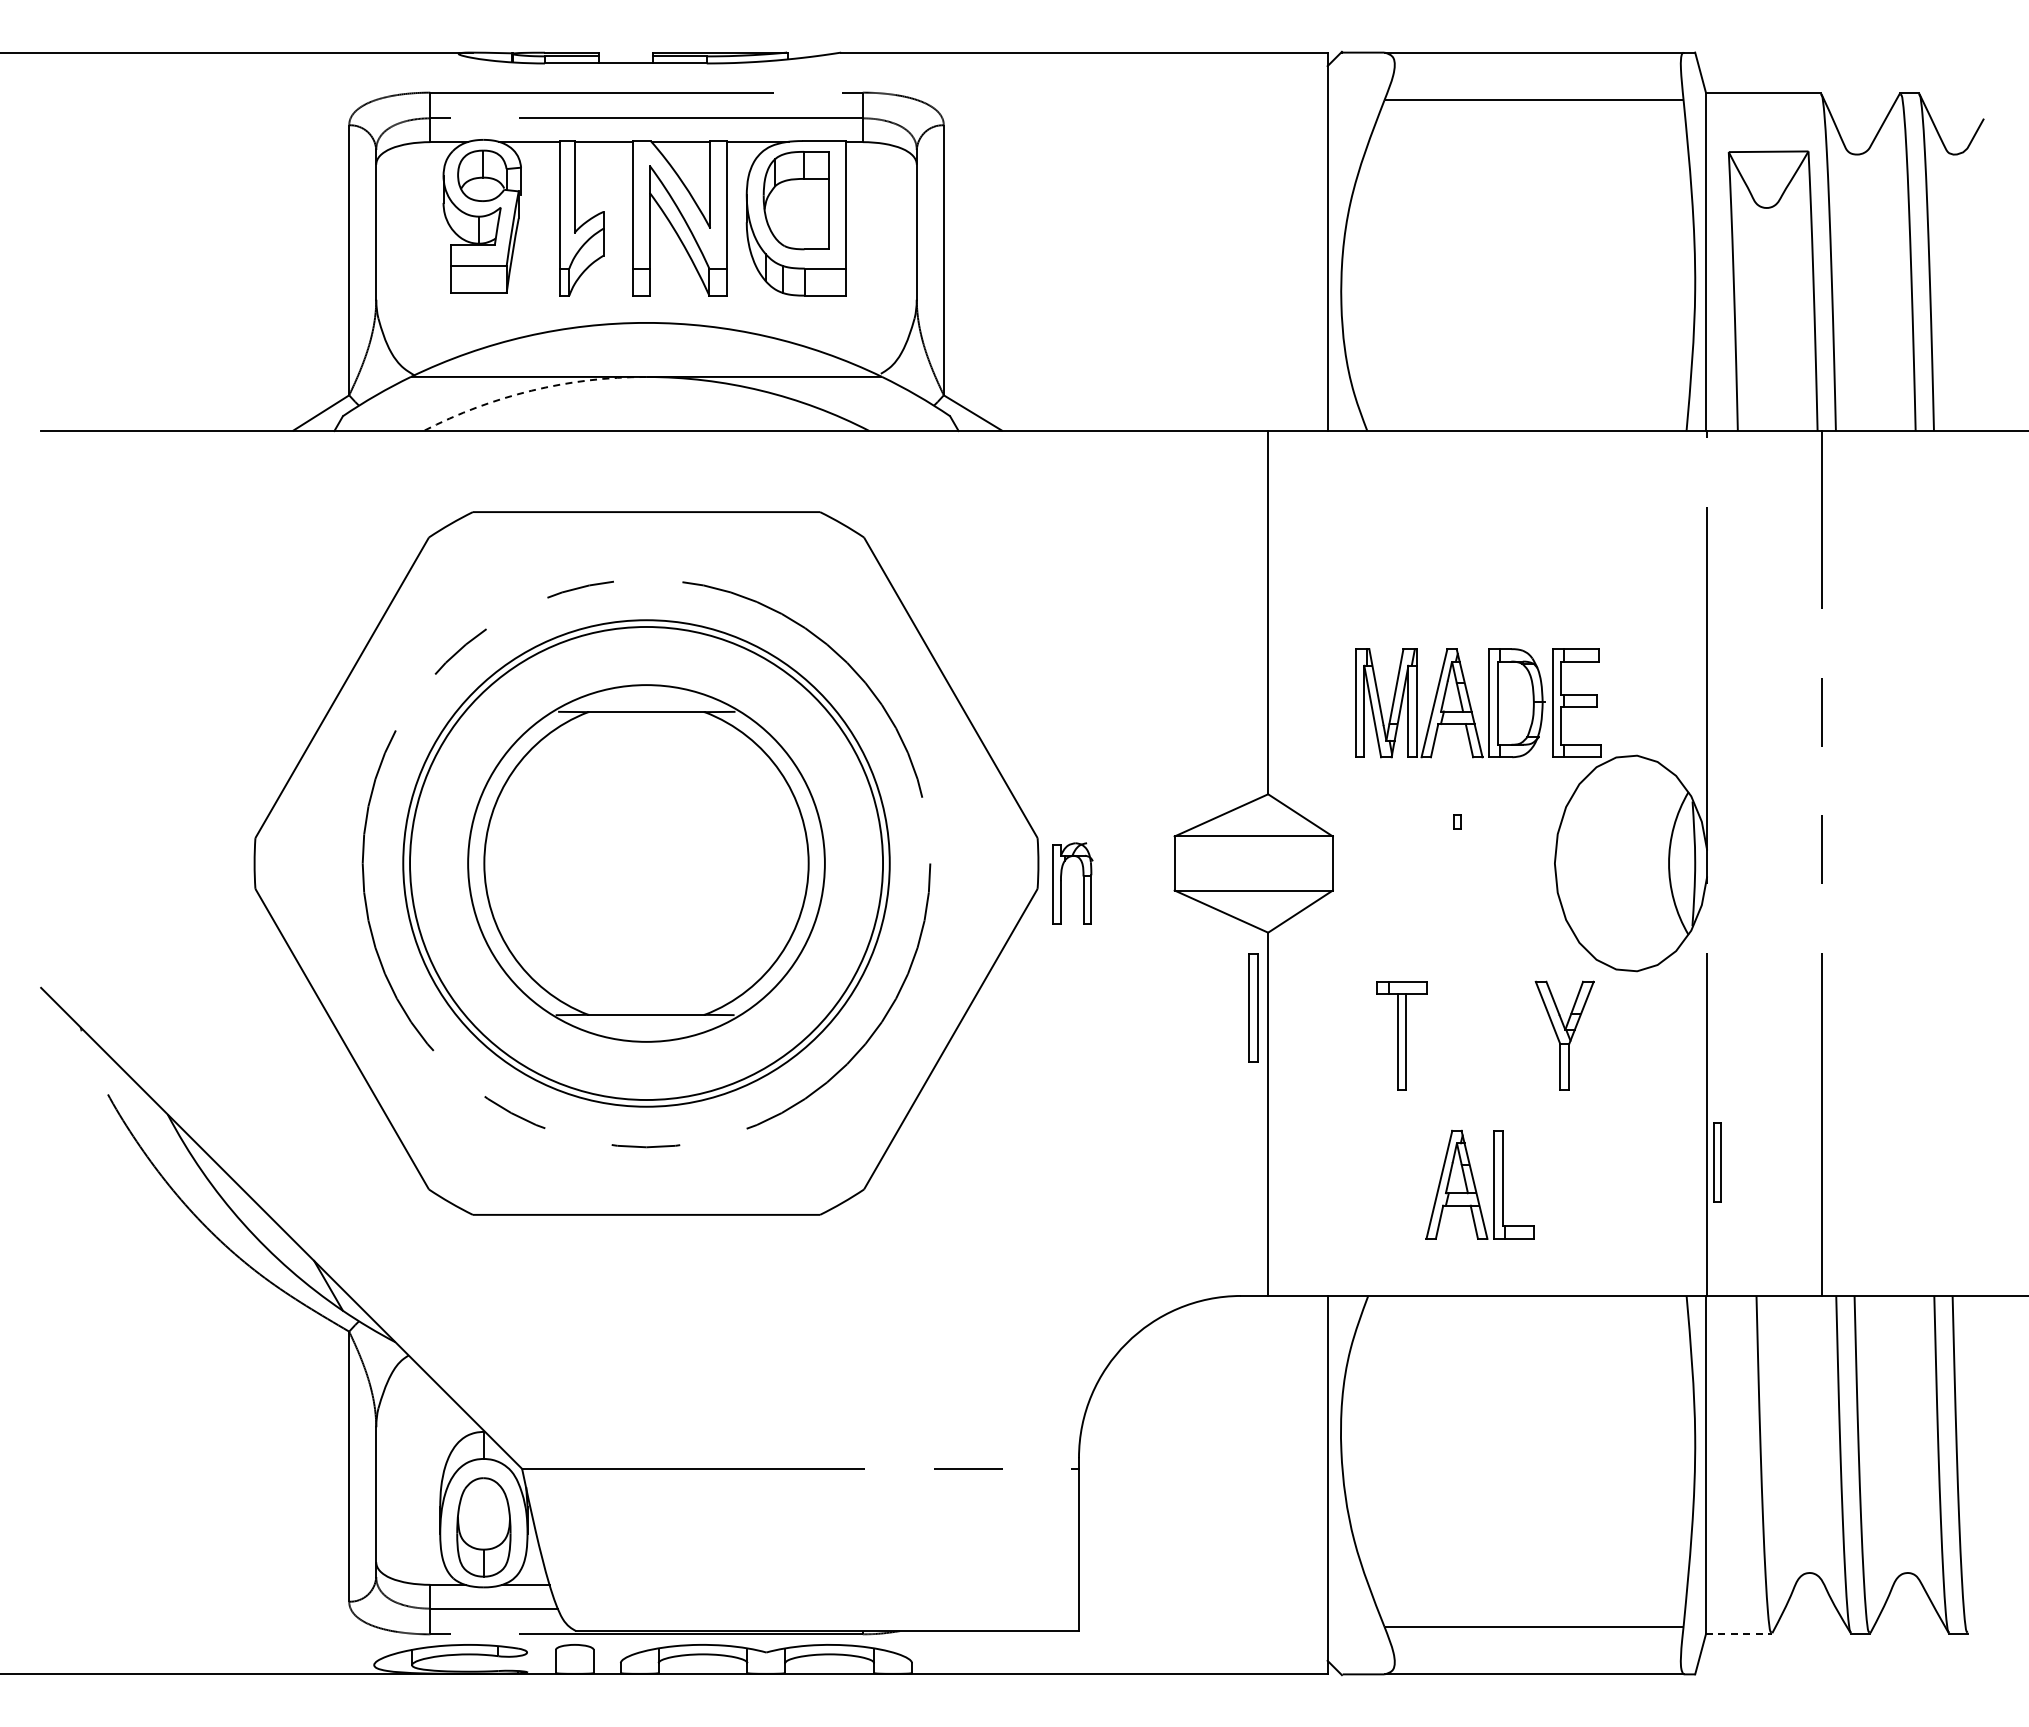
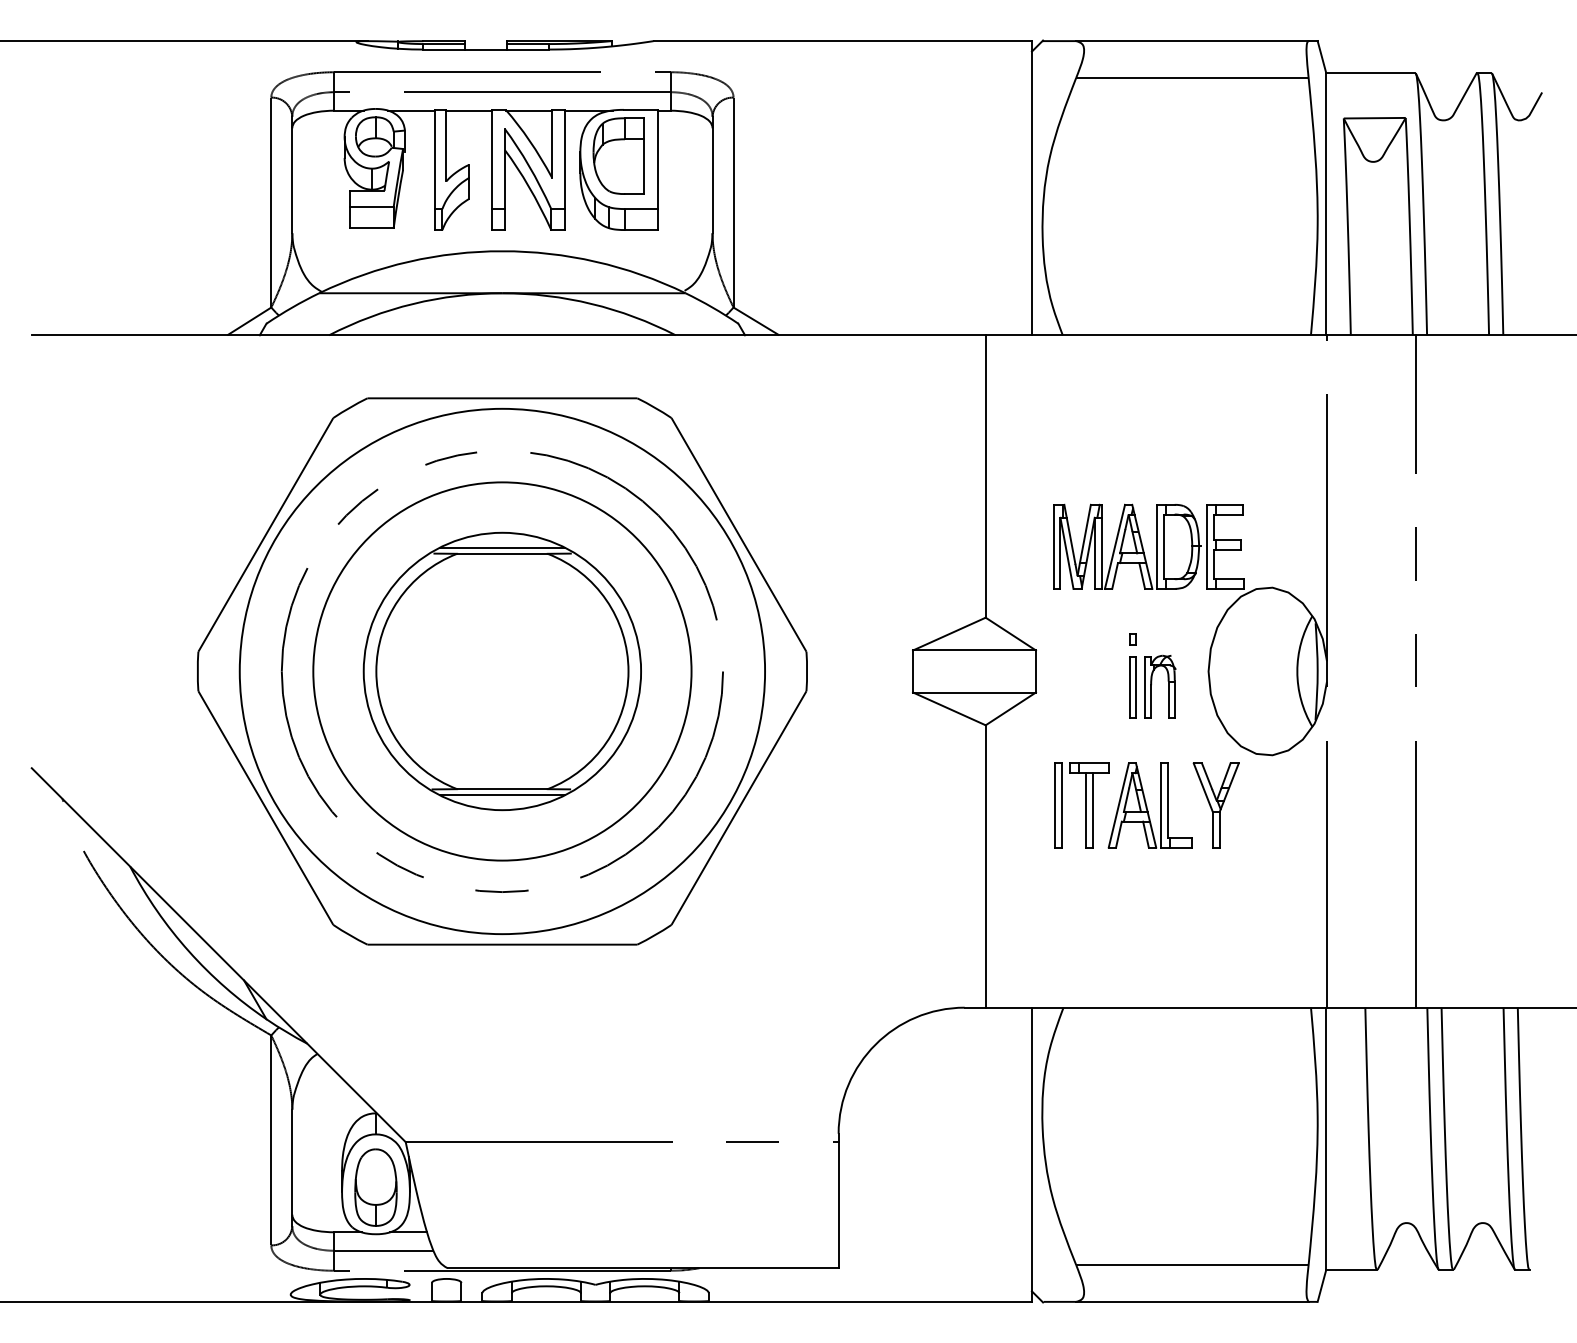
arc: (531, 390) -> (413, 303), dashed -> solid
line: (646, 704) -> (502, 547), added
circle: (646, 863) -> (502, 671), size x1.43
part: (1061, 883) -> (1151, 687), moved
part: (1253, 1007) -> (1058, 805), moved
line: (646, 1022) -> (502, 795), added
part: (1717, 1162) -> (1132, 687), moved
part: (1479, 1184) -> (1149, 805), moved
line: (1738, 1633) -> (1351, 1270), dashed -> solid

